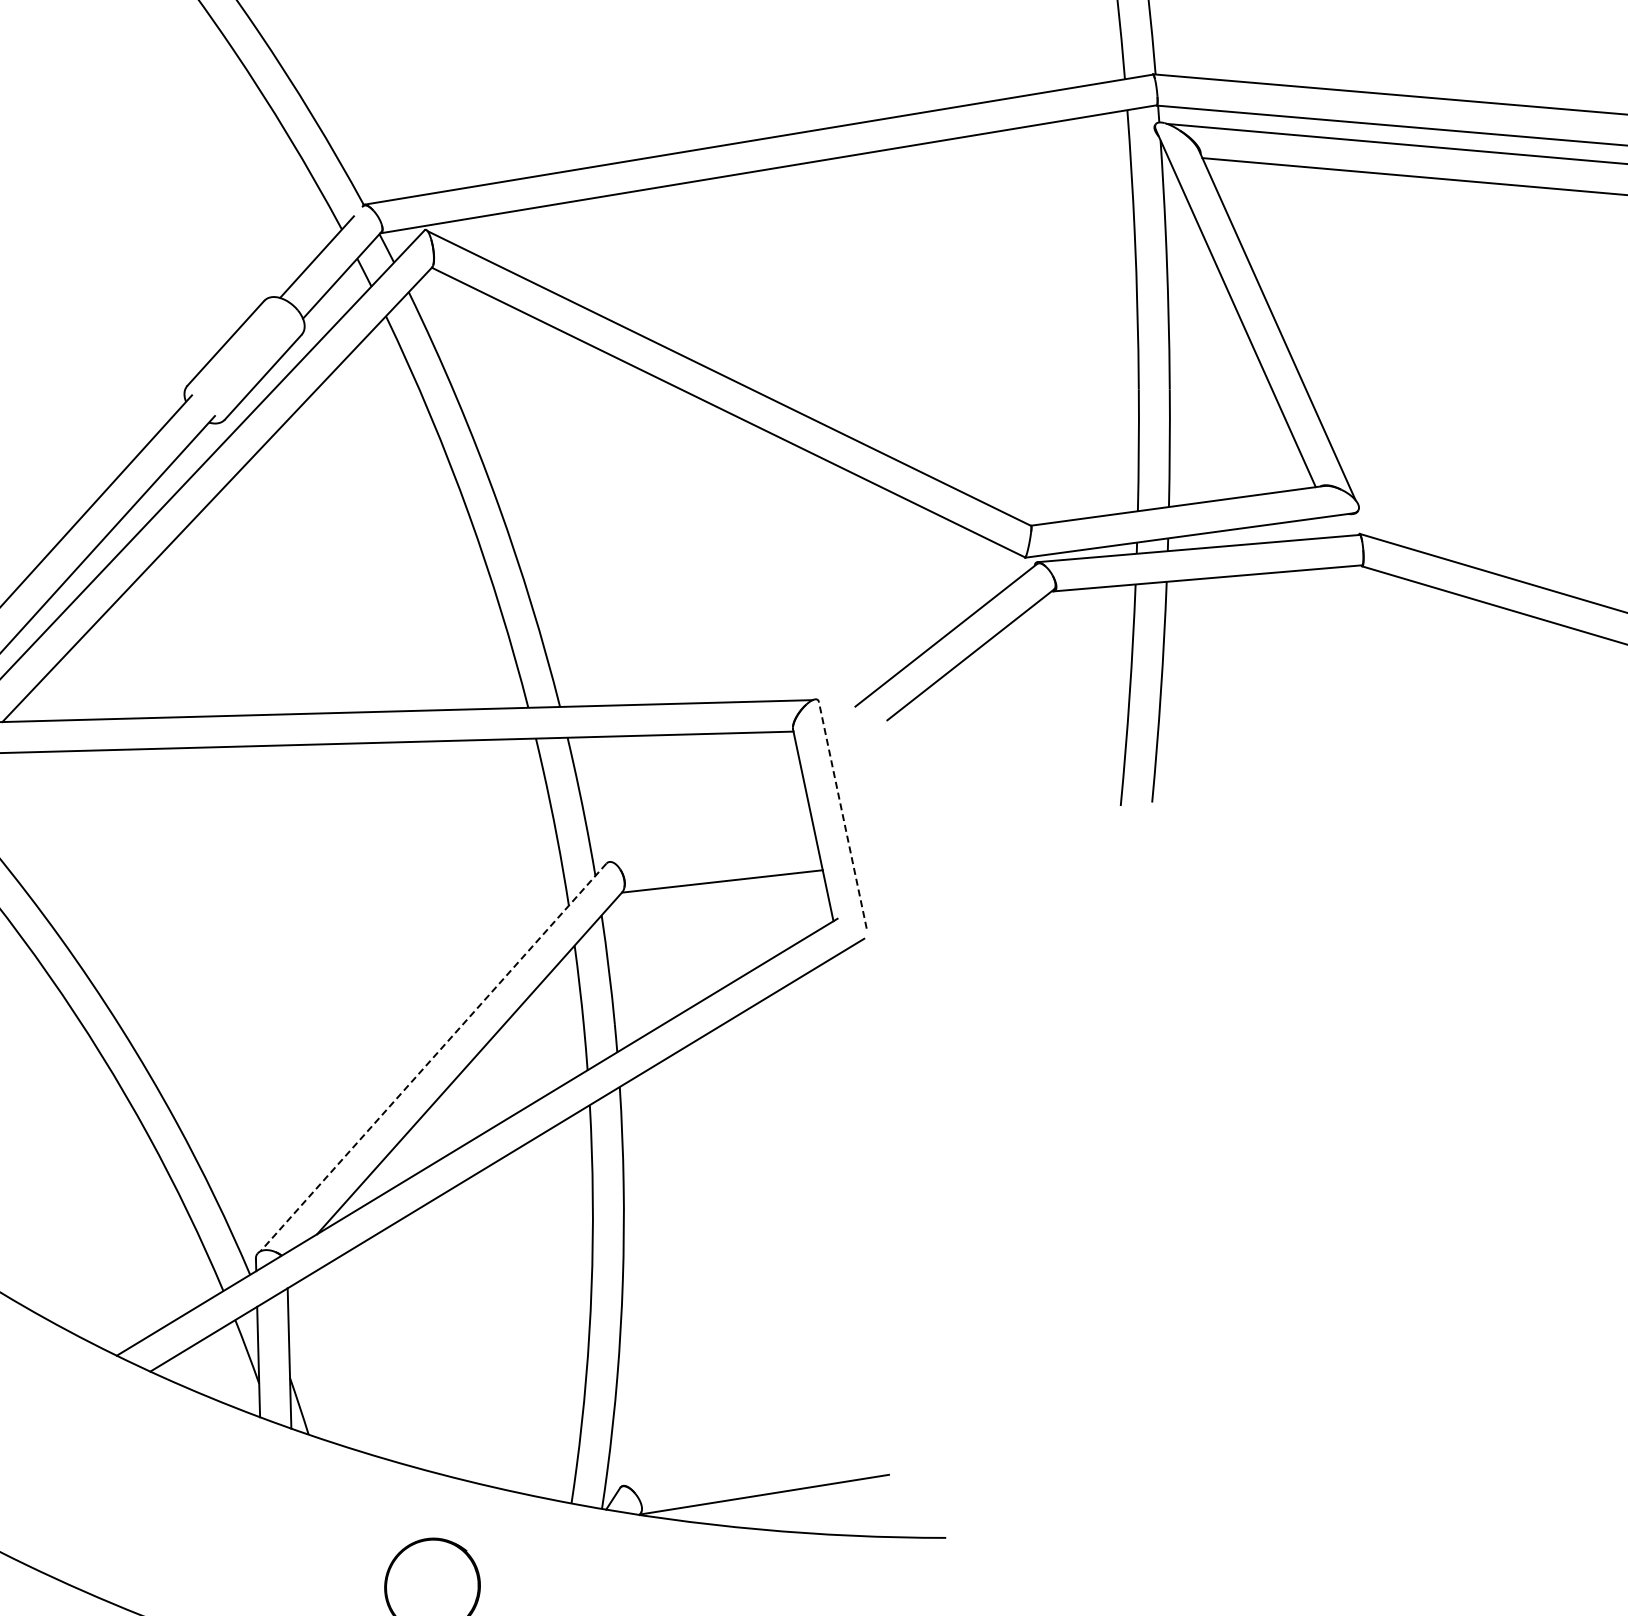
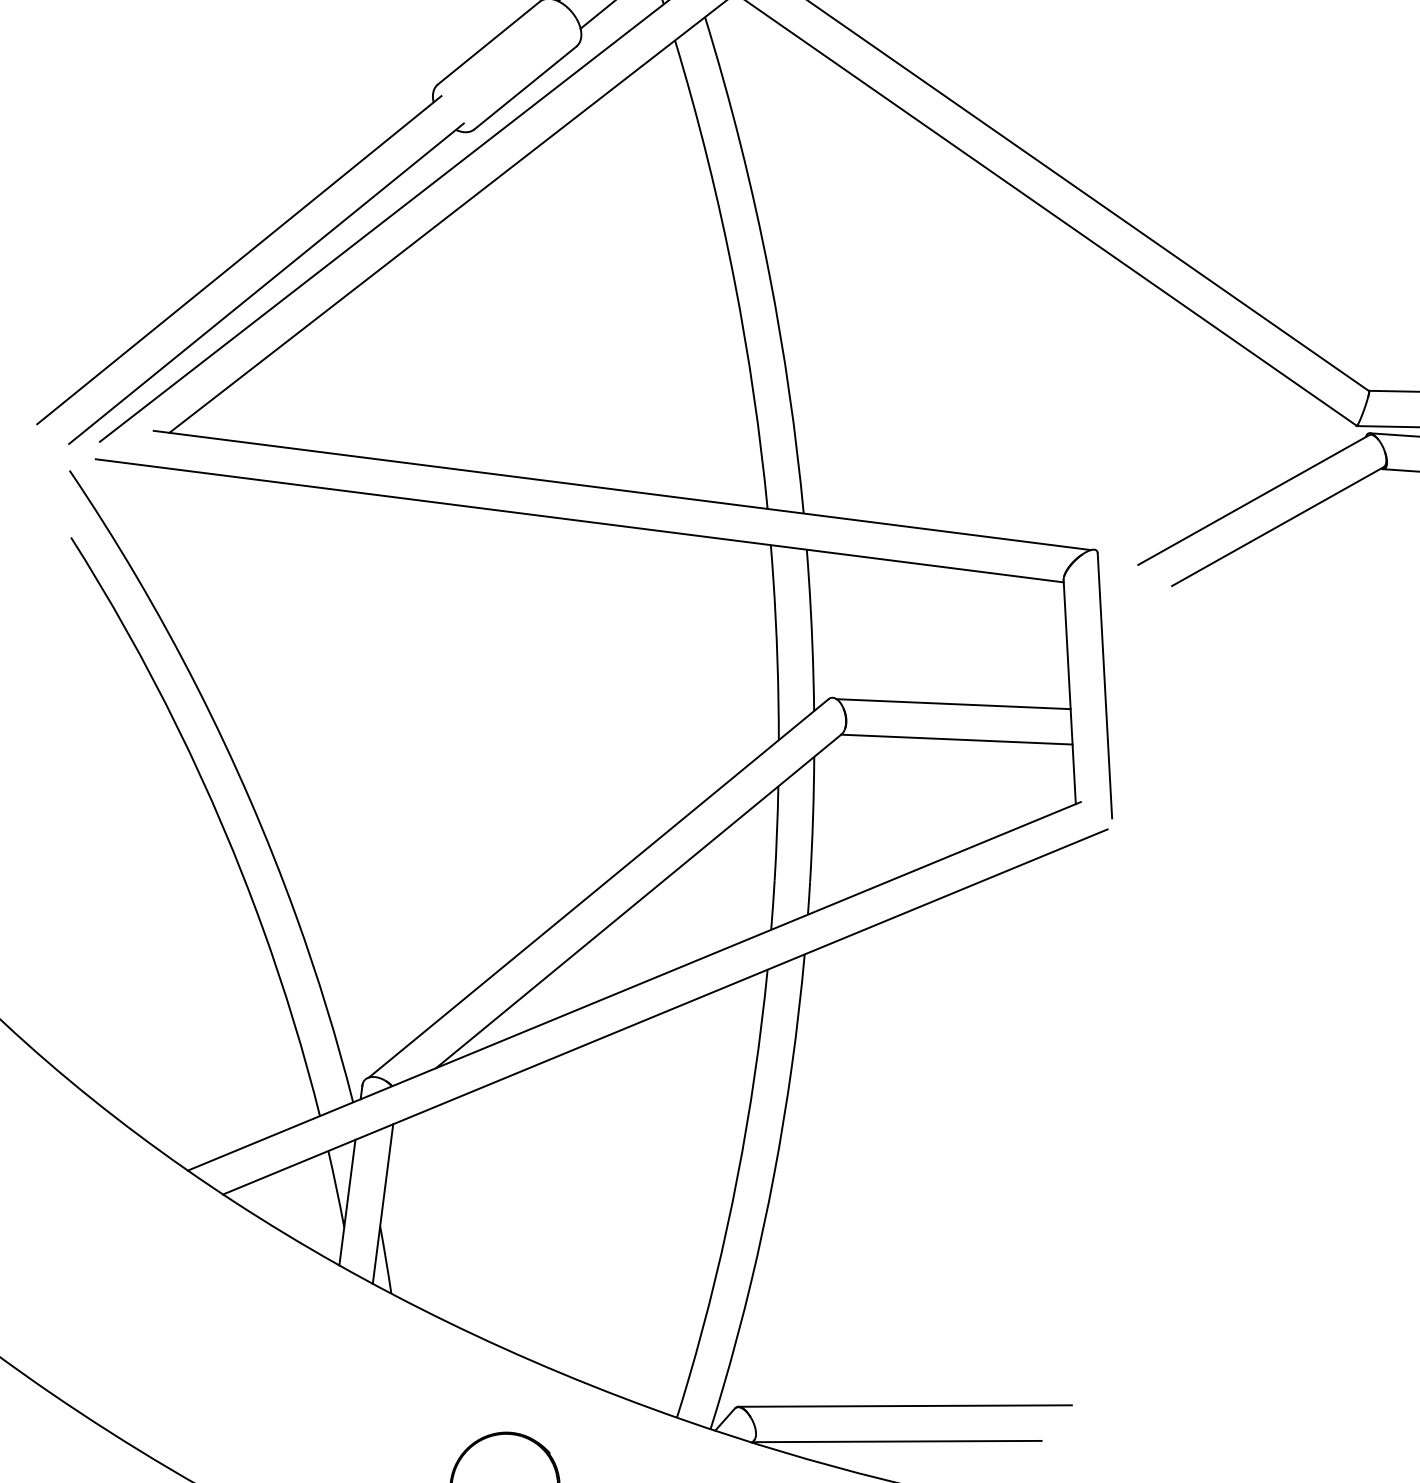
line: (842, 815) -> (1104, 685), dashed -> solid
line: (714, 850) -> (953, 703), added
line: (433, 1057) -> (598, 888), dashed -> solid
line: (766, 1462) -> (905, 1405), added

